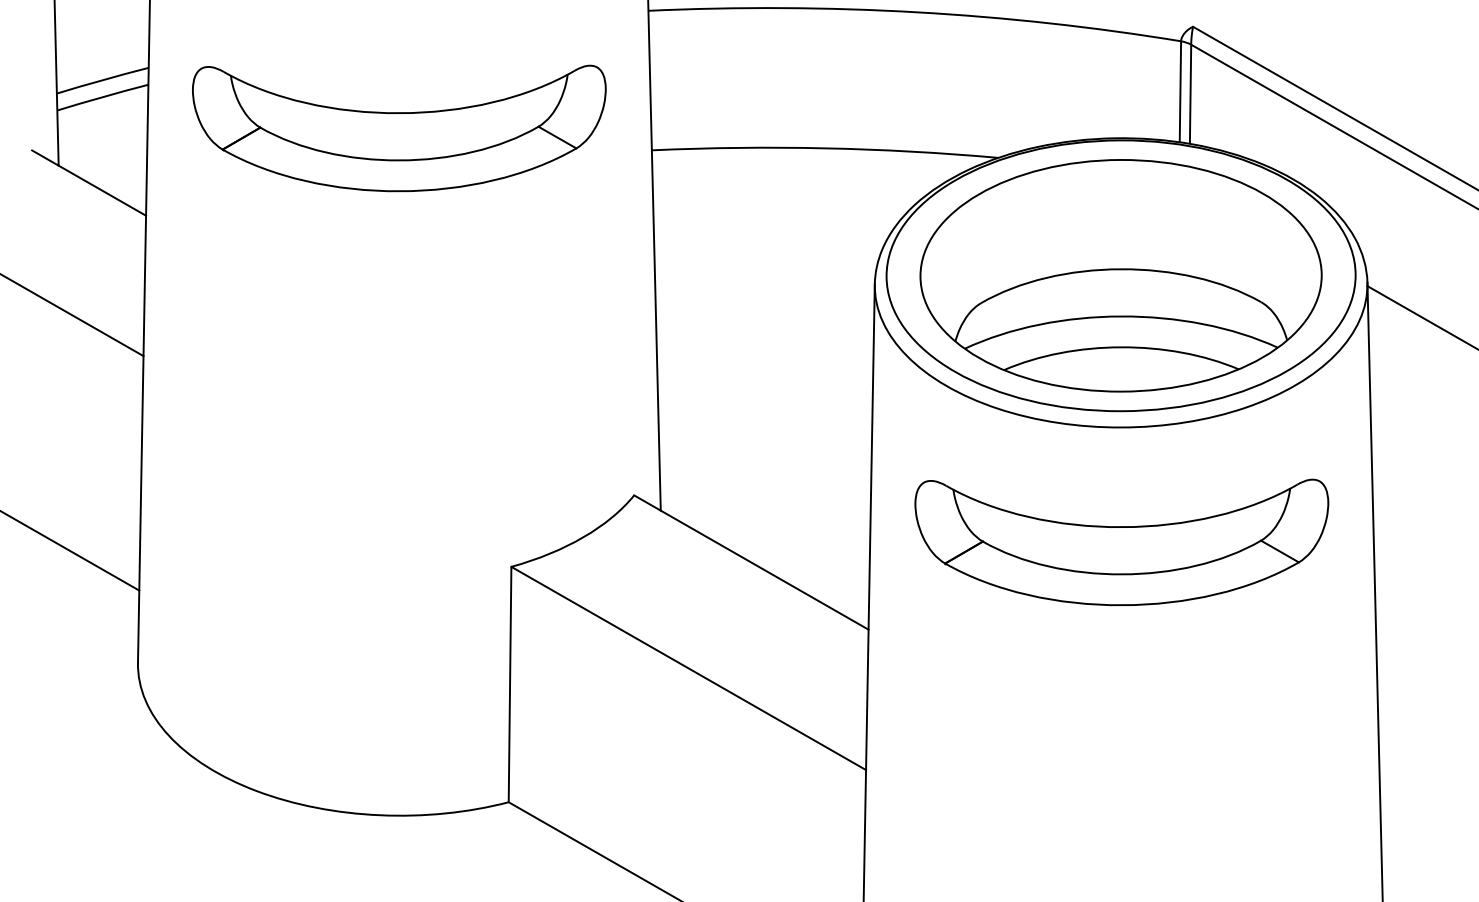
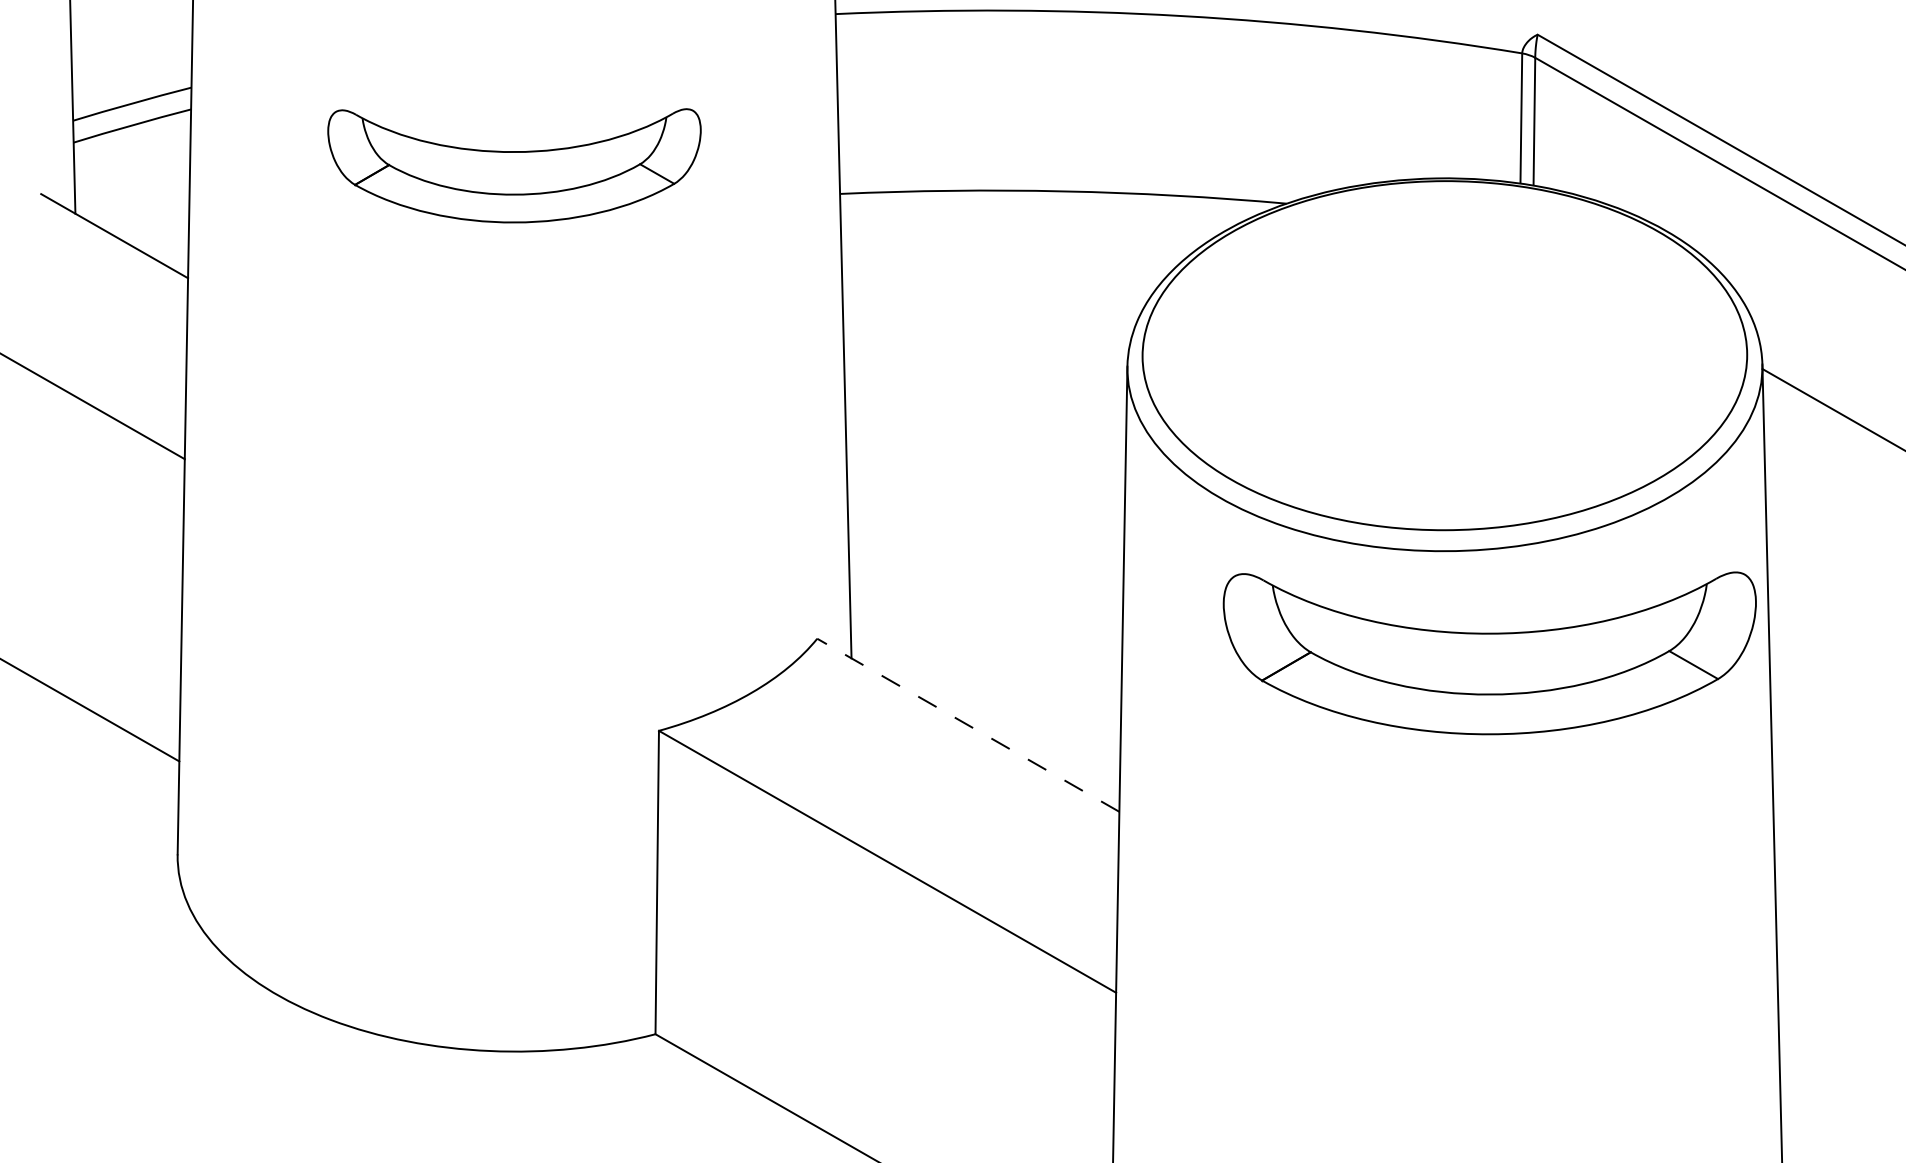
part: (399, 128) -> (514, 165), size x0.7
part: (1120, 275) -> (1444, 355), removed
part: (1121, 542) -> (1489, 653), moved
line: (750, 562) -> (967, 725), solid -> dashed

